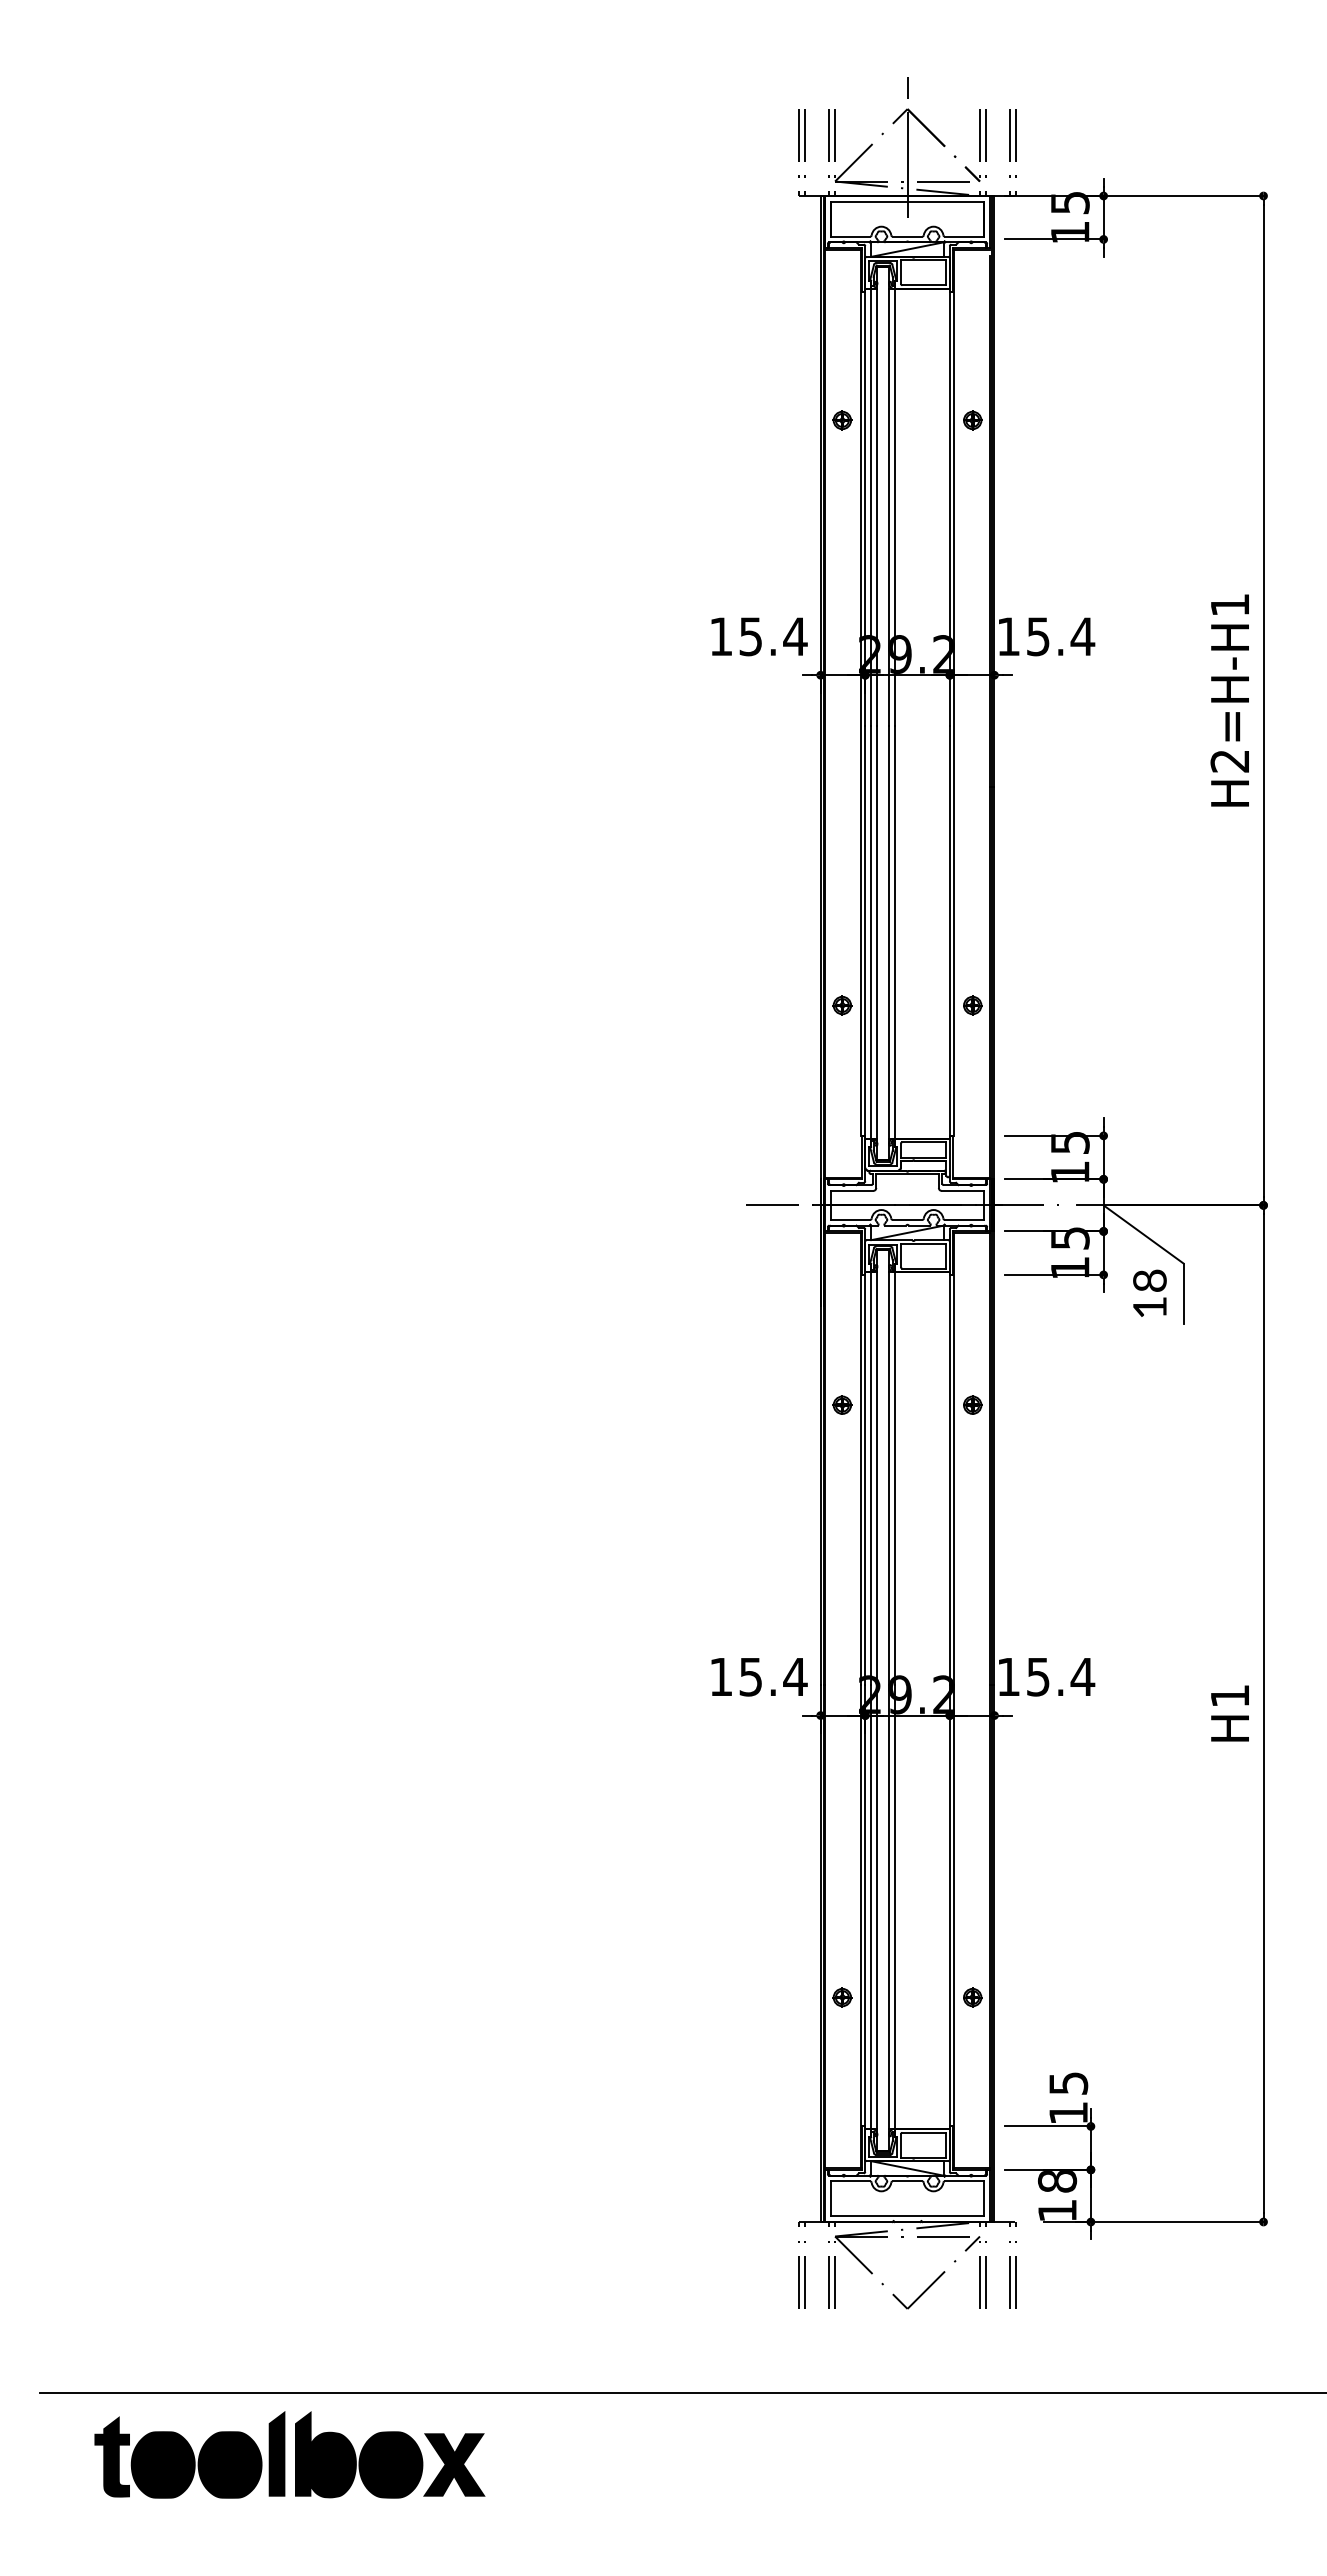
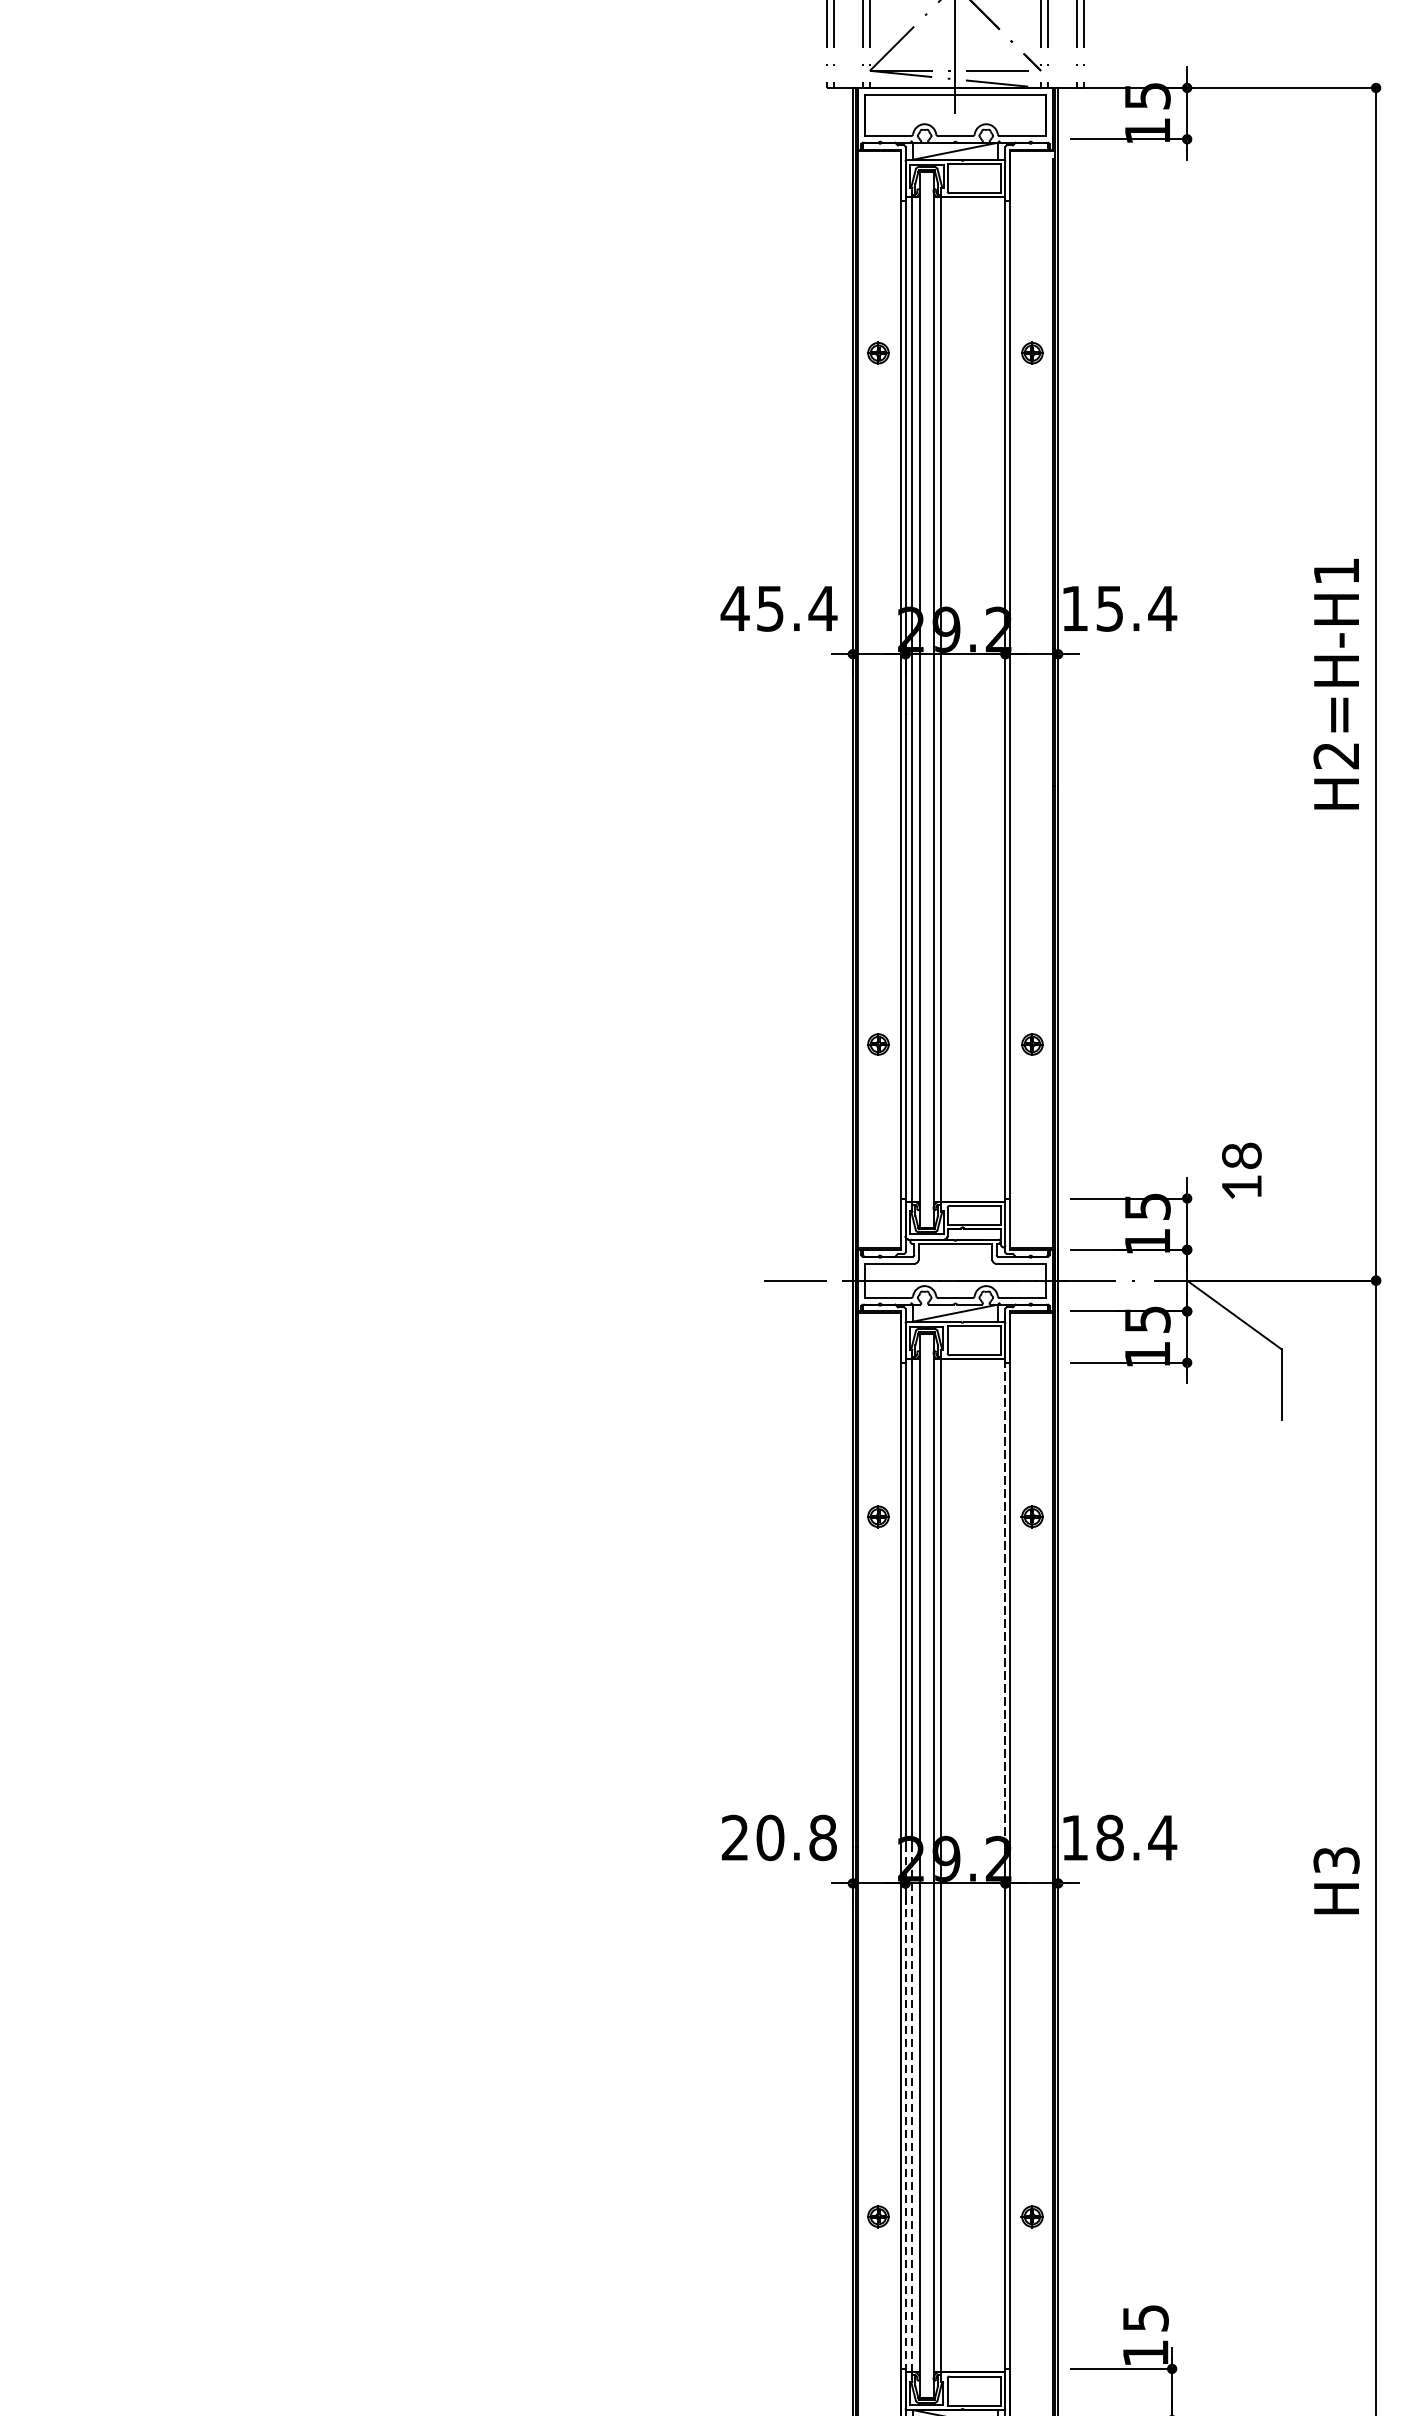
text: (720, 636) -> (734, 608), 15.4 -> 45.4
text: (1149, 1292) -> (1241, 1169), moved
line: (949, 1478) -> (1005, 1603), solid -> dashed
text: (758, 1676) -> (779, 1837), 15.4 -> 20.8
text: (1038, 1676) -> (1110, 1837), 15.4 -> 18.4
text: (1229, 1696) -> (1335, 1860), H1 -> H3
line: (865, 1906) -> (905, 2109), solid -> dashed
line: (871, 1906) -> (912, 2109), solid -> dashed

